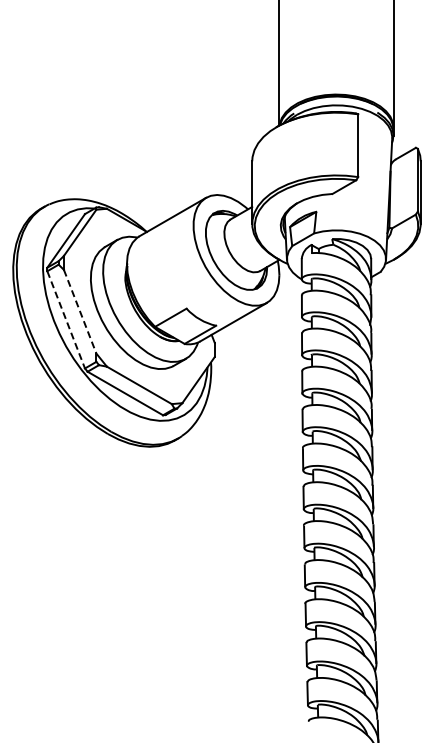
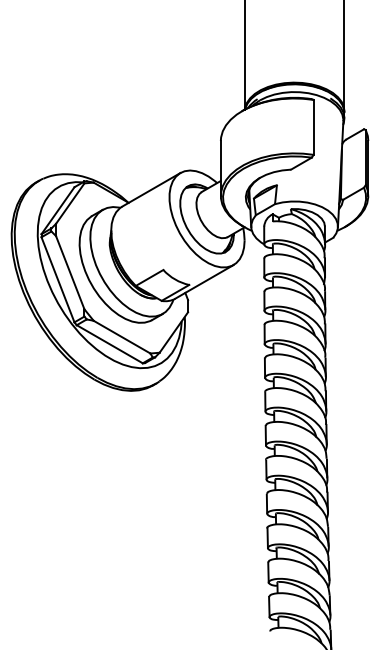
line: (80, 311) -> (70, 272), dashed -> solid
line: (66, 320) -> (58, 280), dashed -> solid

